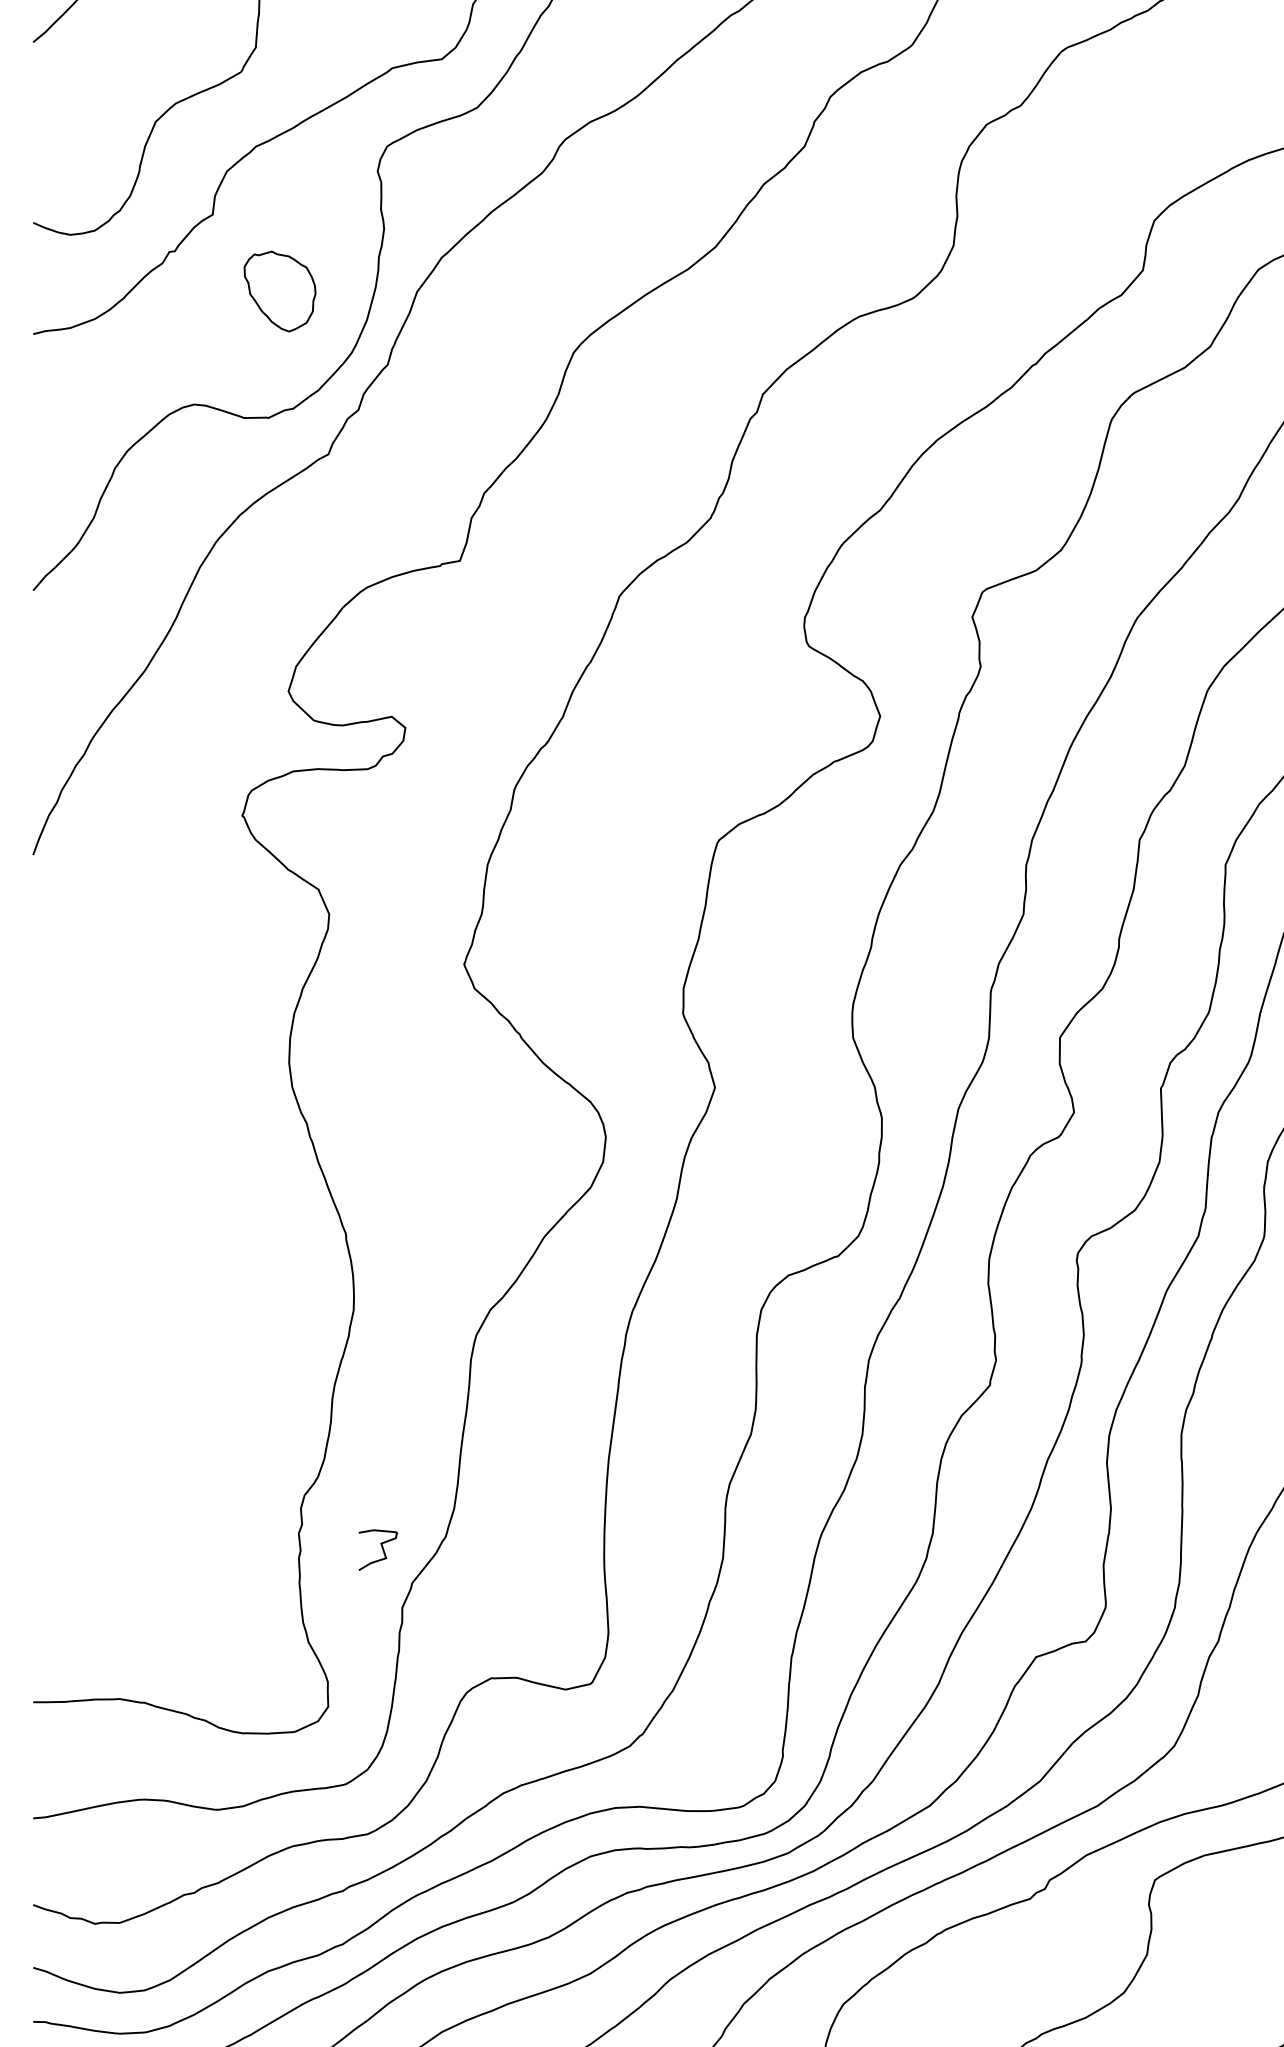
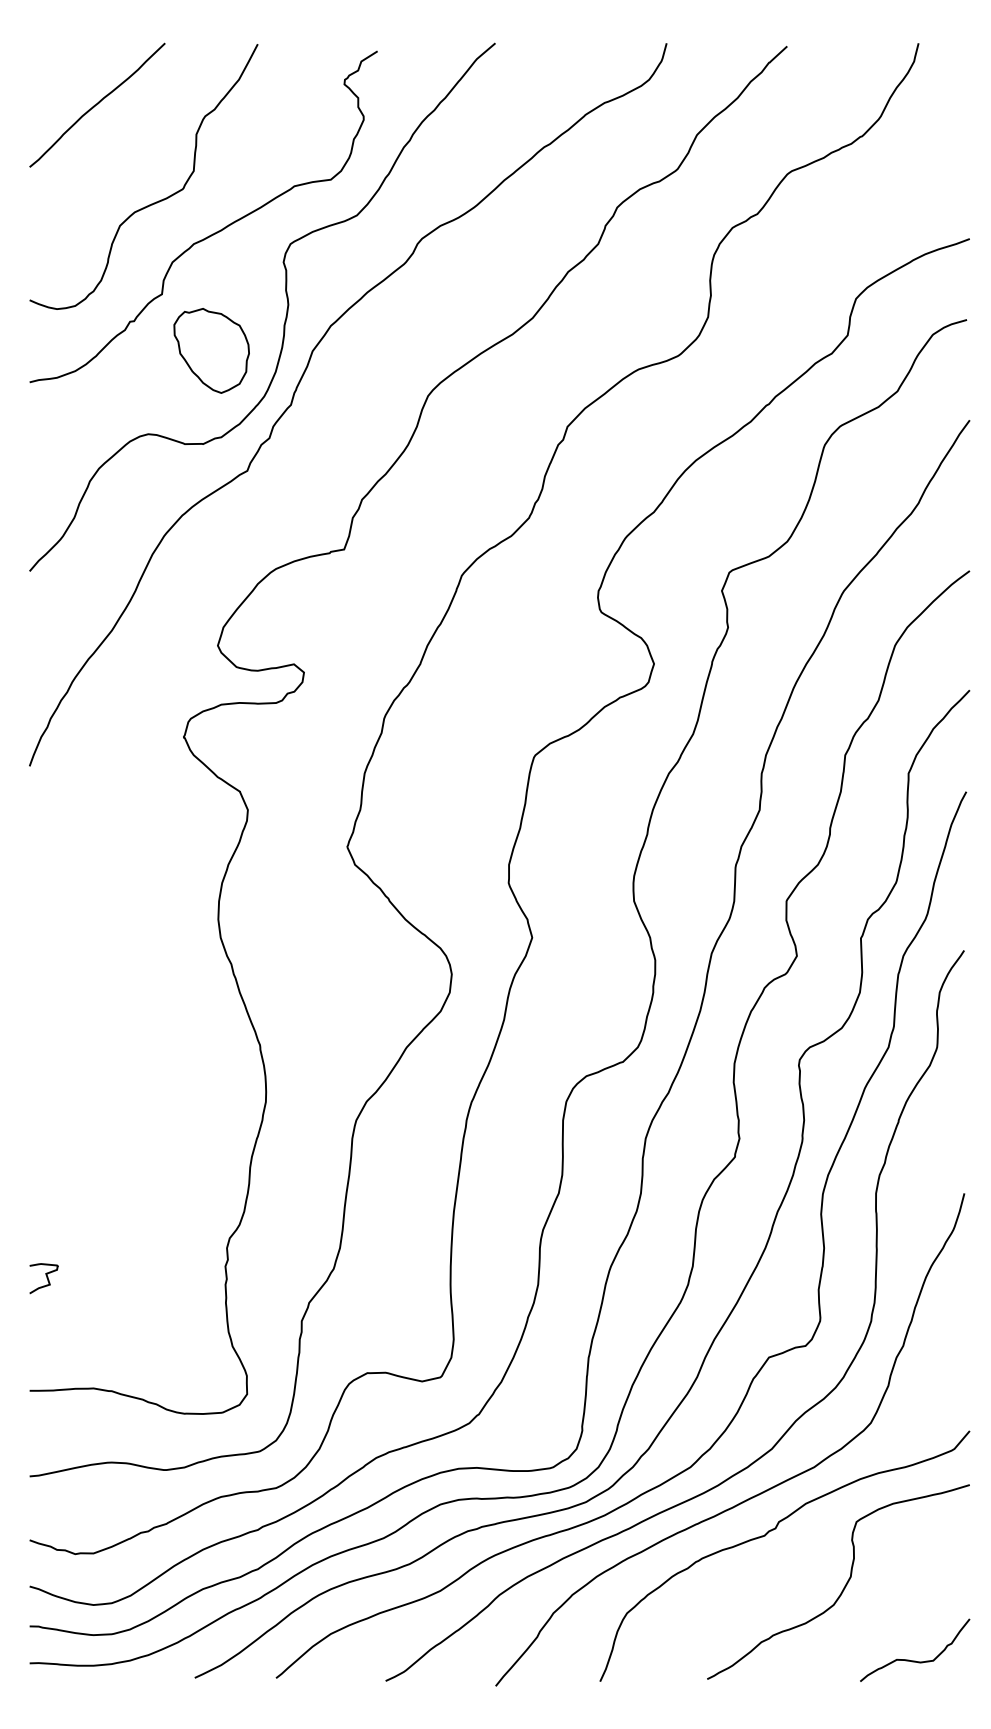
part: (279, 290) -> (211, 350), size x1.43
curve: (381, 1549) -> (46, 1278), moved

